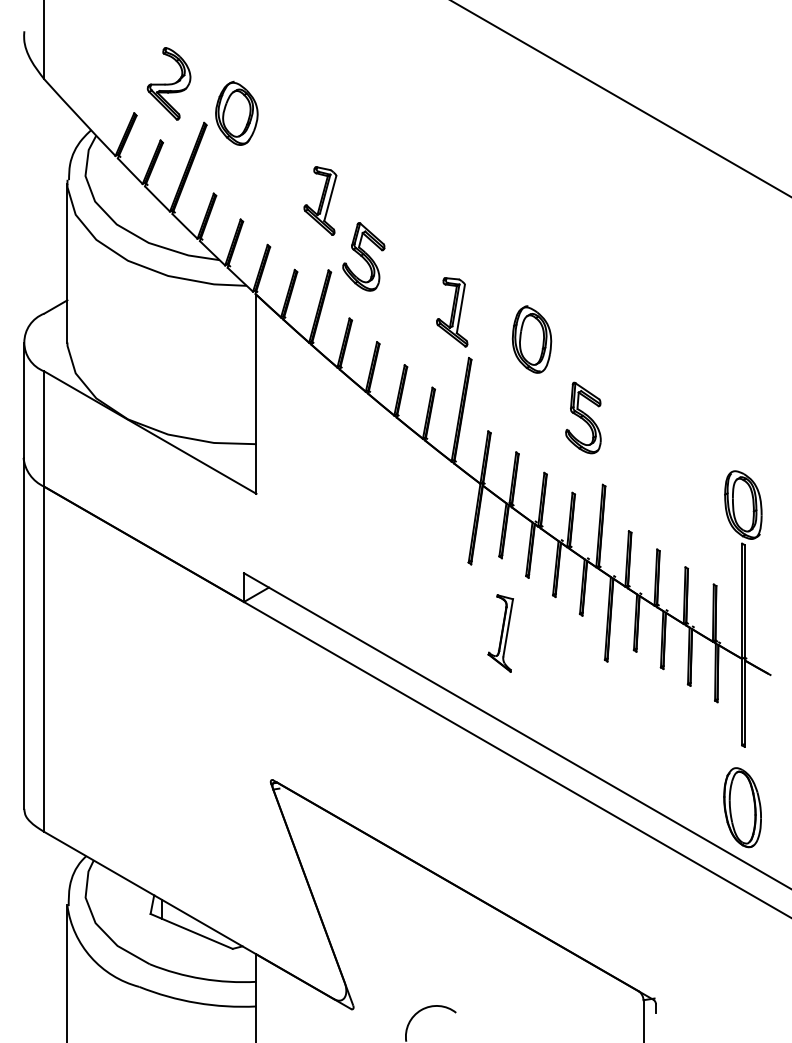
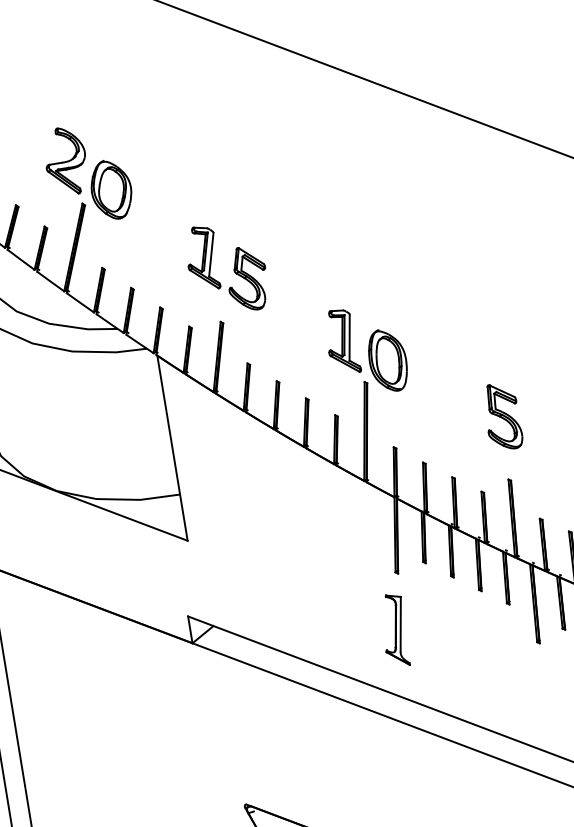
part: (168, 83) -> (65, 161), moved
part: (363, 256) -> (246, 278), moved
part: (531, 339) -> (387, 360), moved
part: (583, 417) -> (502, 416), moved
part: (500, 633) -> (394, 630), moved

